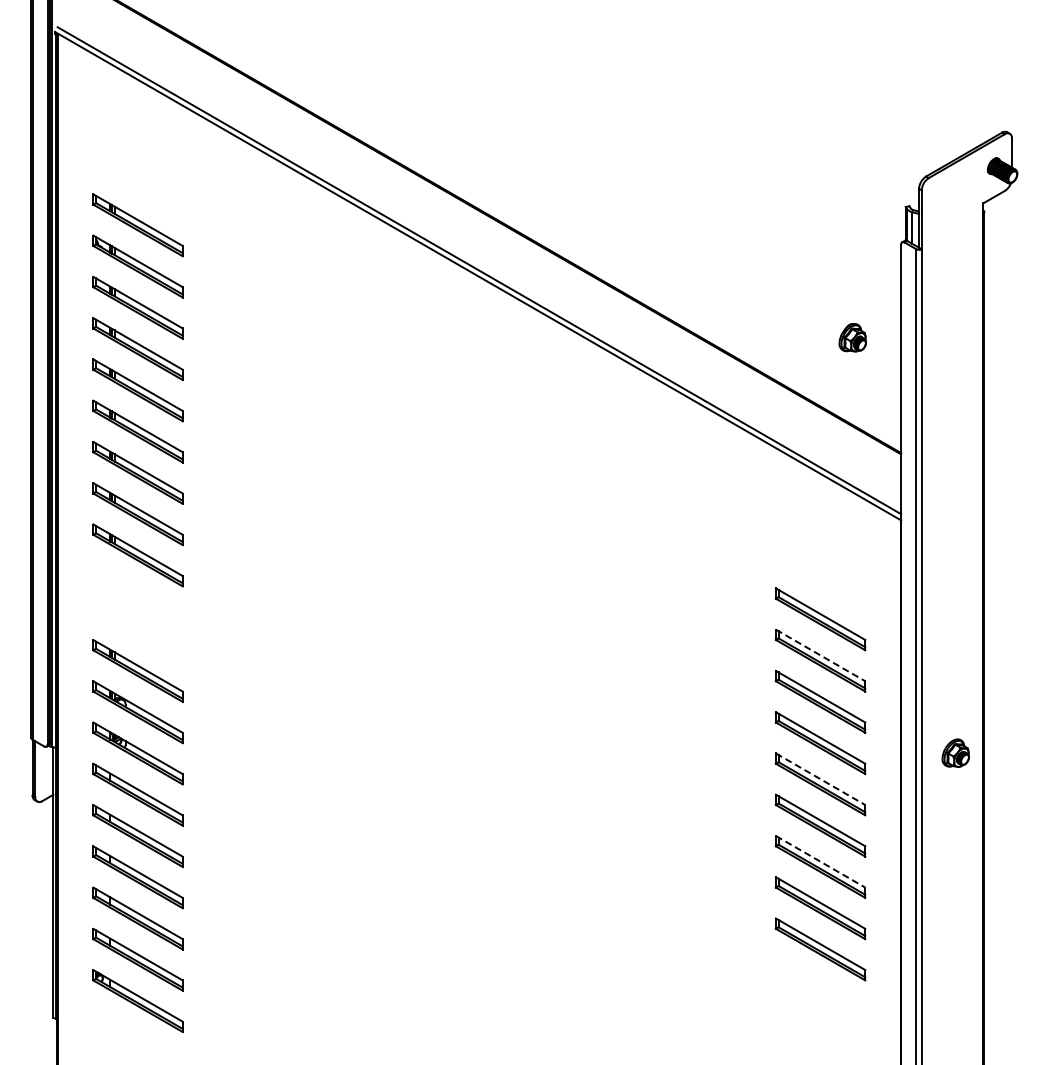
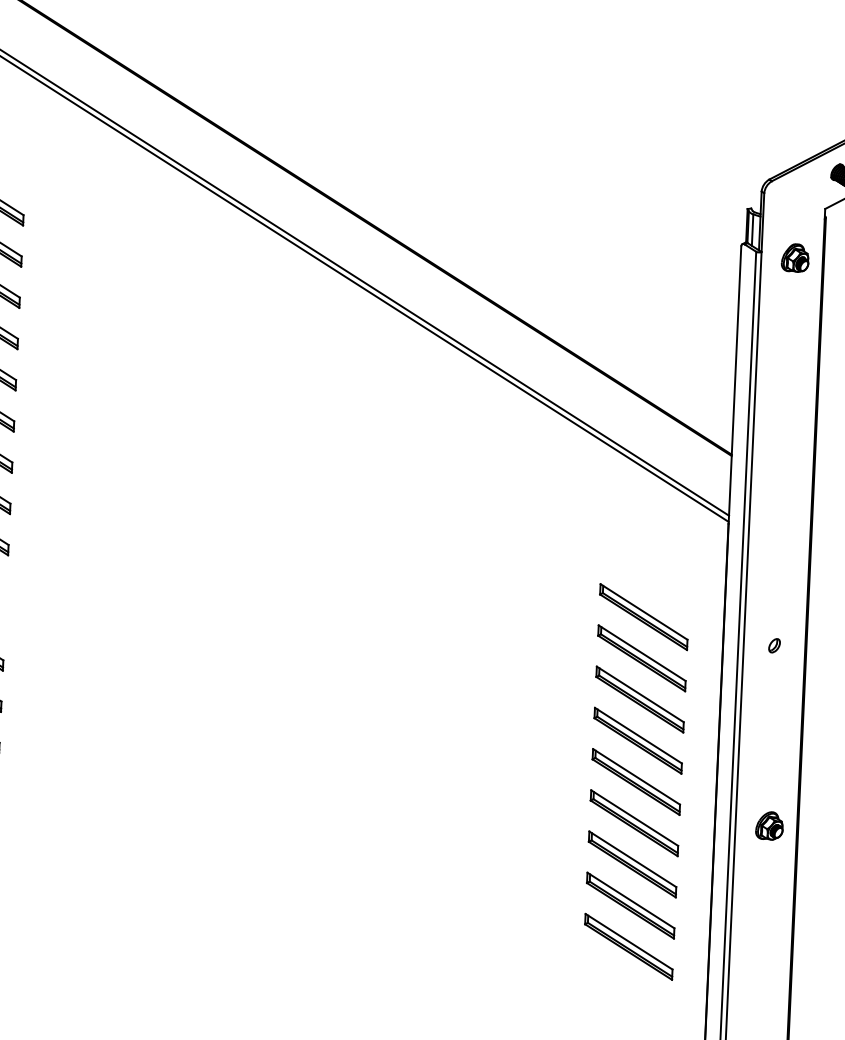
part: (852, 337) -> (795, 257), moved
part: (952, 641) -> (774, 645), added
line: (820, 655) -> (642, 653), dashed -> solid
part: (955, 752) -> (769, 825), moved
line: (820, 779) -> (636, 777), dashed -> solid
line: (820, 861) -> (632, 859), dashed -> solid

